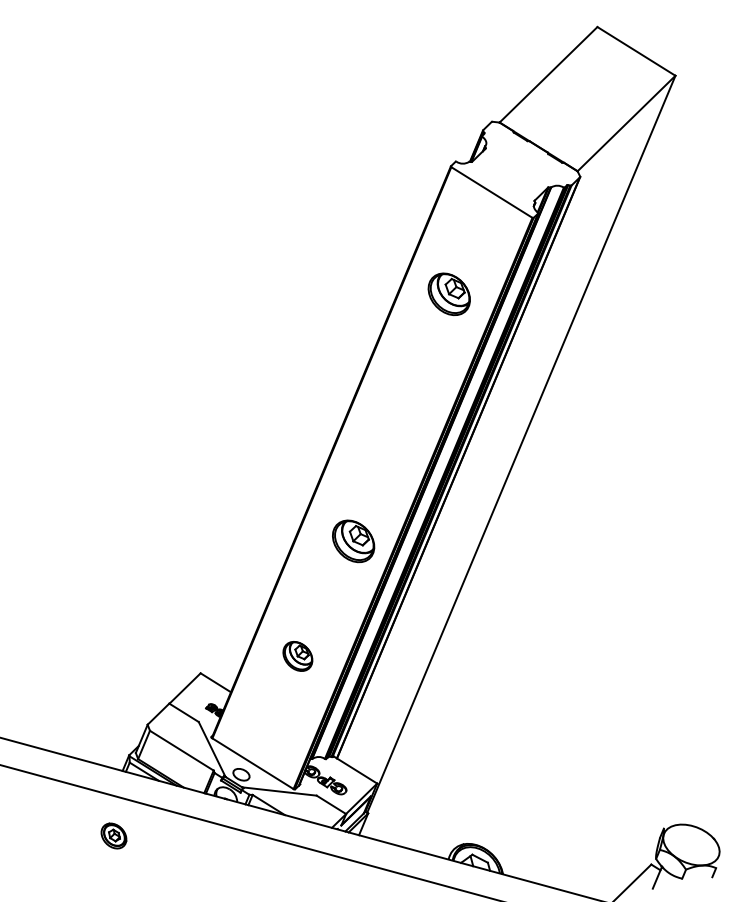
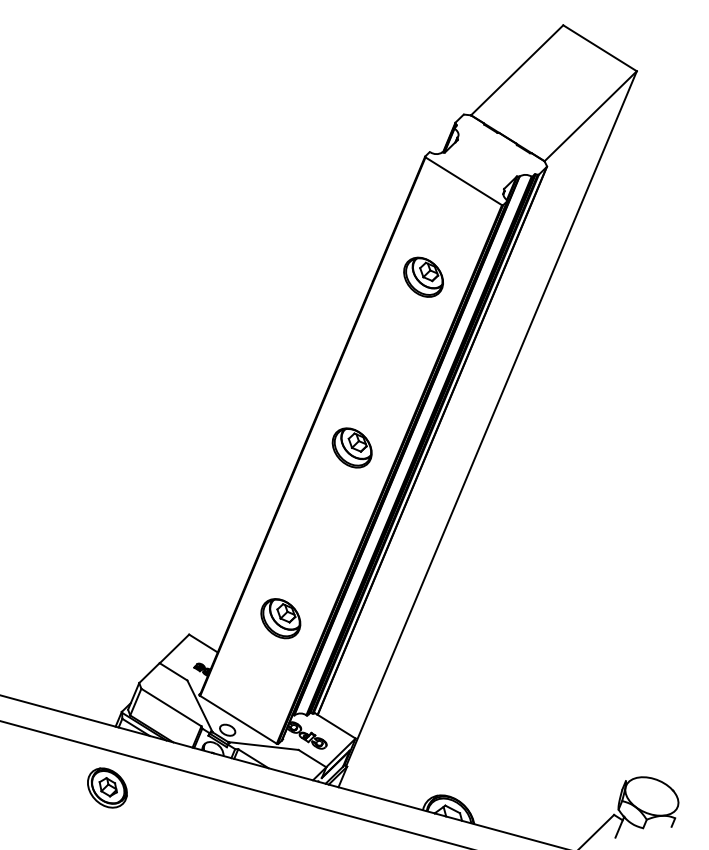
part: (353, 541) -> (352, 448), moved
part: (297, 656) -> (280, 618), size x1.43
part: (113, 835) -> (107, 787), size x1.67

